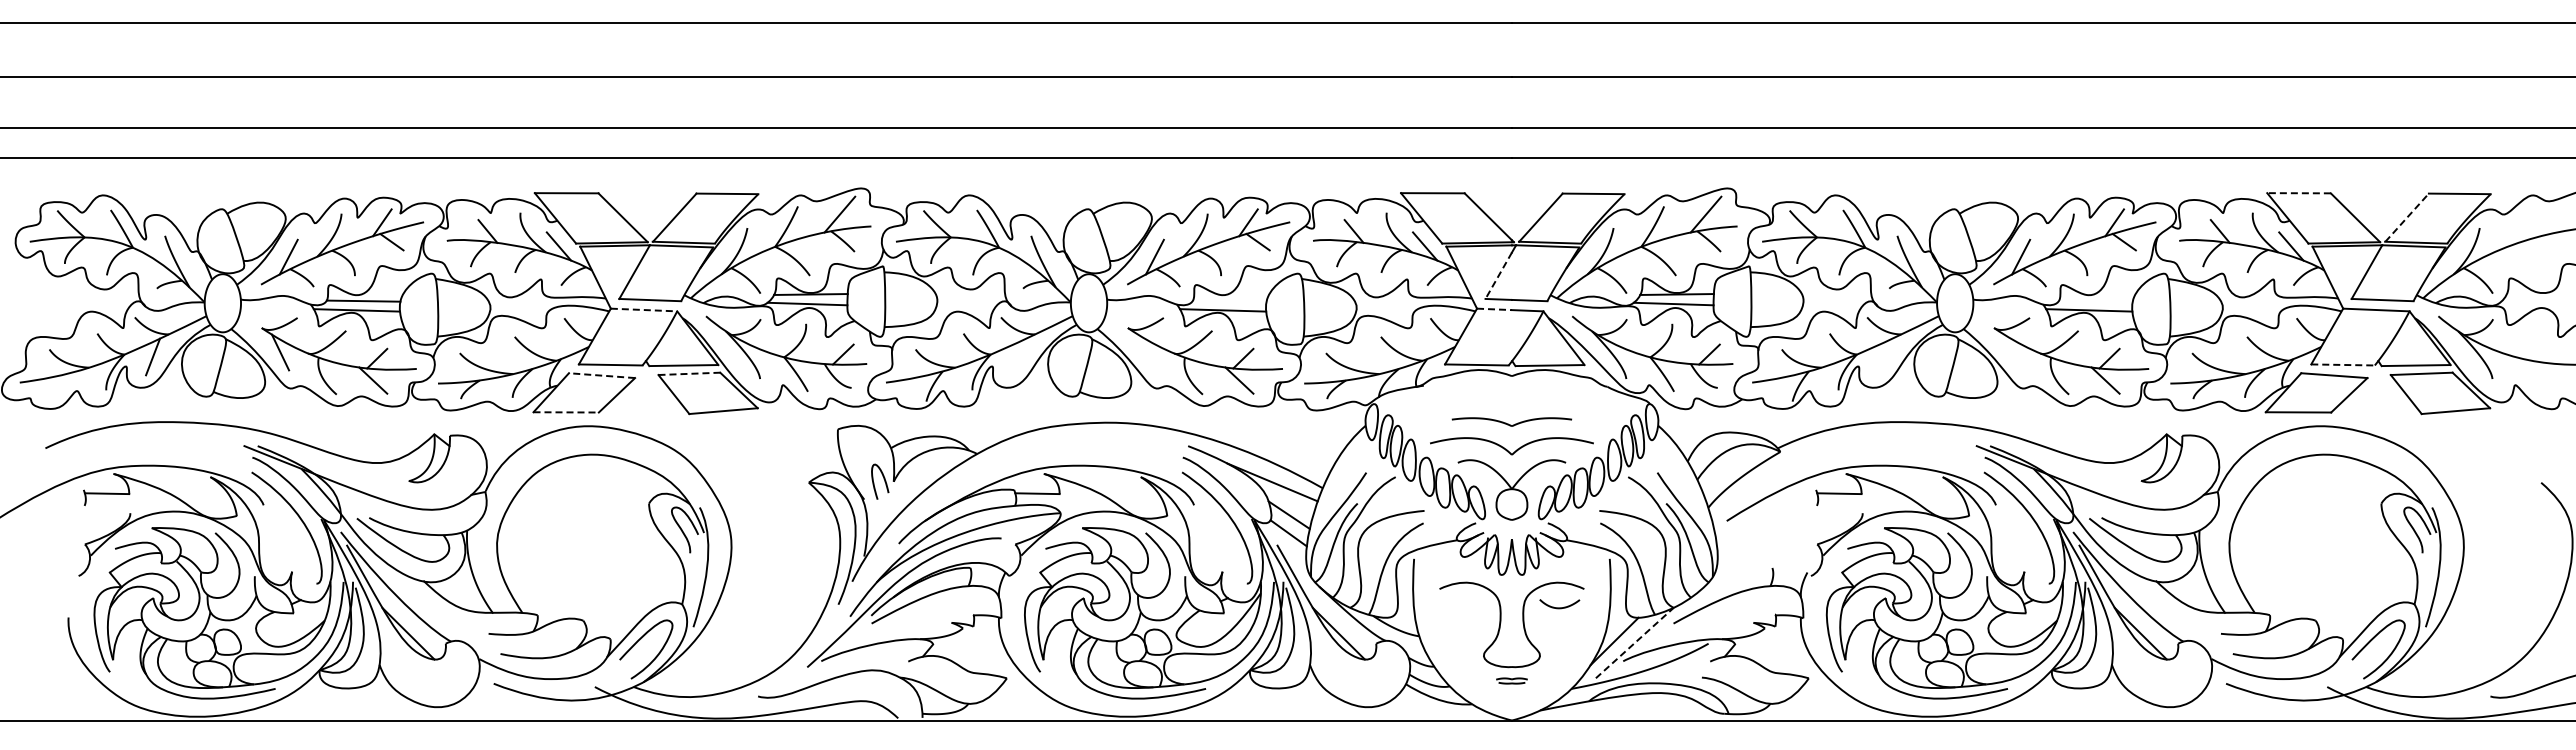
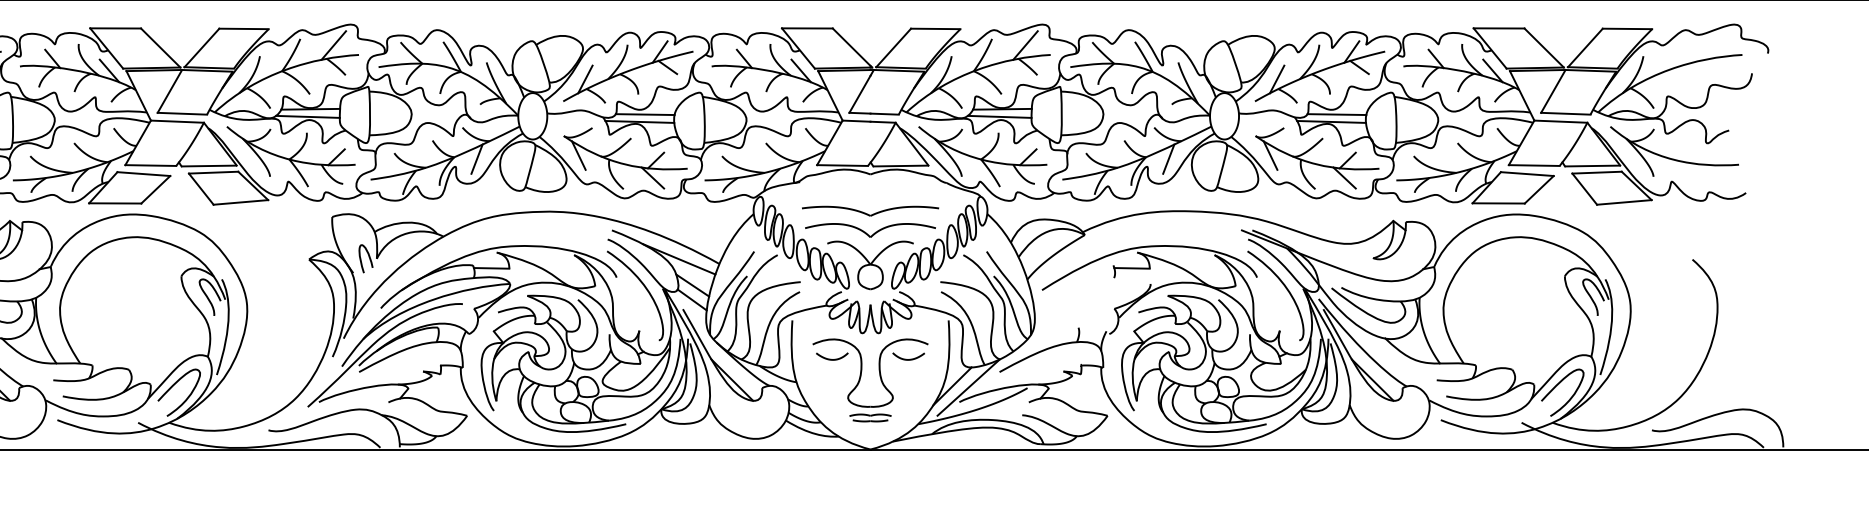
line: (2299, 193) -> (1499, 28), dashed -> solid
line: (2407, 217) -> (1585, 47), dashed -> solid
line: (1498, 275) -> (859, 94), dashed -> solid
line: (1229, 300) -> (644, 114), added
line: (2095, 300) -> (1336, 114), added
line: (1494, 309) -> (856, 121), dashed -> solid
line: (644, 310) -> (177, 122), dashed -> solid
line: (1146, 352) -> (578, 155), added
line: (2012, 352) -> (1270, 155), added
line: (1019, 356) -> (477, 158), added
line: (1885, 356) -> (1168, 158), added
line: (2343, 364) -> (1534, 165), dashed -> solid
line: (689, 373) -> (213, 172), dashed -> solid
line: (601, 375) -> (143, 173), dashed -> solid
line: (566, 412) -> (115, 203), dashed -> solid
part: (1511, 421) -> (870, 210), size x1.43
curve: (1463, 607) -> (831, 359), added
line: (1634, 643) -> (968, 387), dashed -> solid
part: (1511, 680) -> (870, 417), size x1.67

